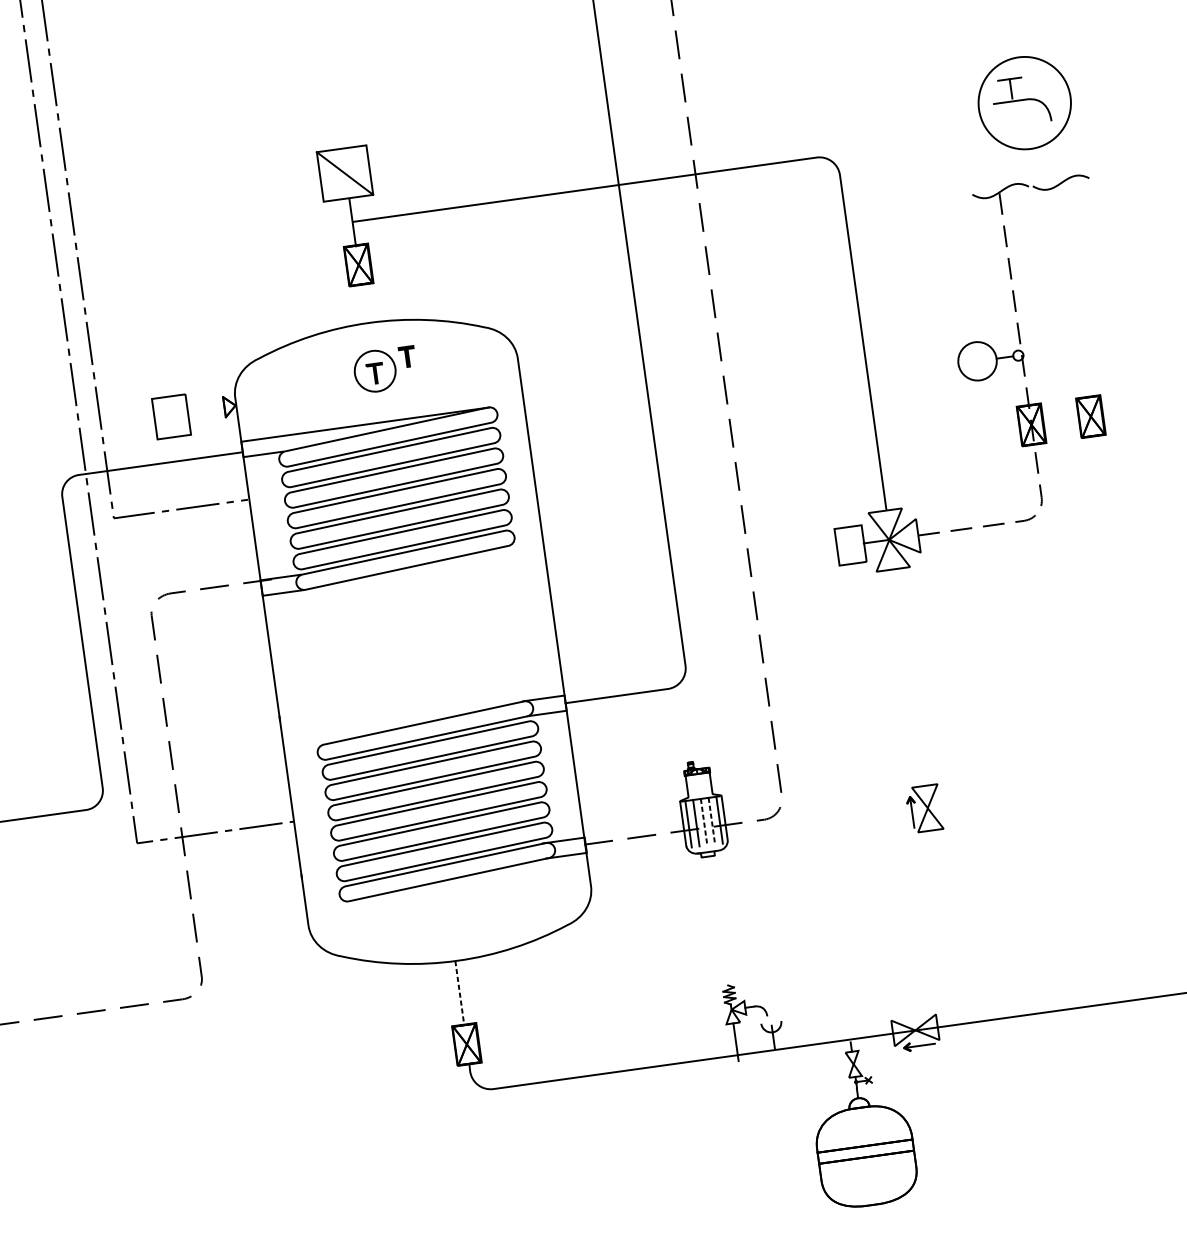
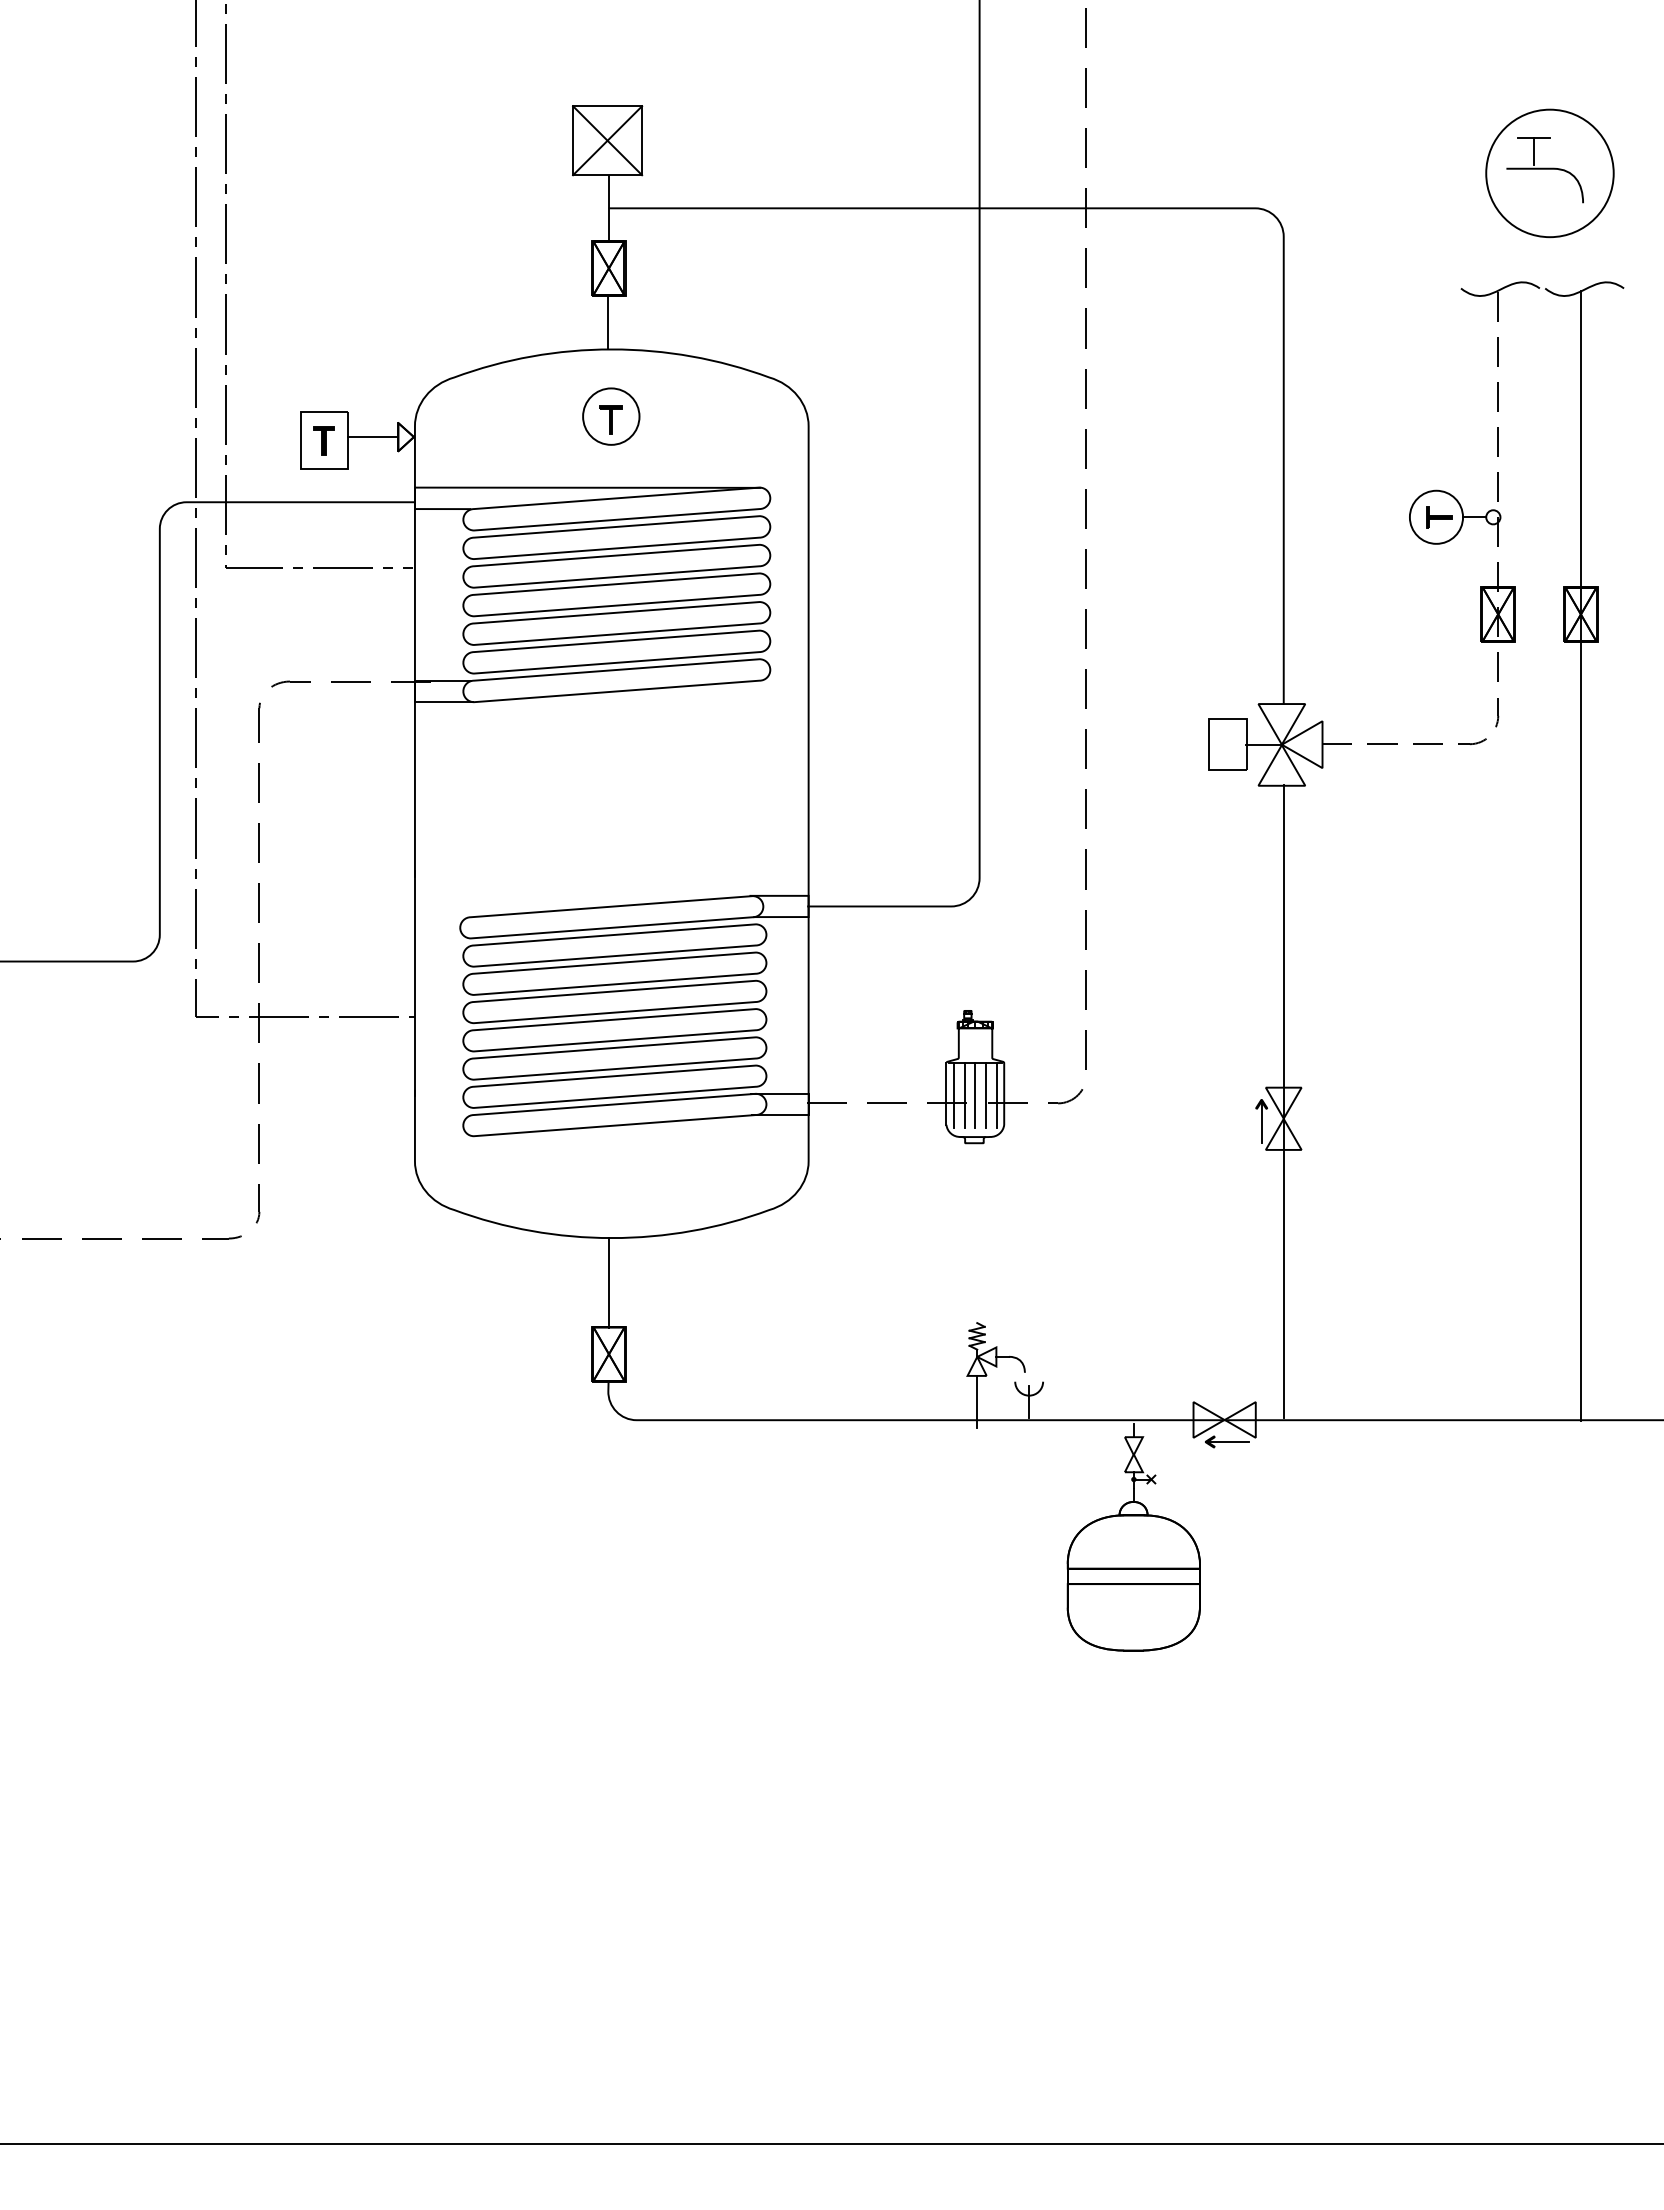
line: (344, 173) -> (607, 140), added
line: (363, 304) -> (607, 322), added
part: (406, 356) -> (323, 440), moved
part: (979, 361) -> (1439, 517), added
line: (205, 410) -> (372, 437), added
line: (1114, 589) -> (1580, 855), added
line: (925, 795) -> (1283, 1101), added
line: (712, 821) -> (986, 1095), dashed -> solid
line: (704, 822) -> (975, 1095), dashed -> solid
line: (459, 993) -> (608, 1283), dashed -> solid

